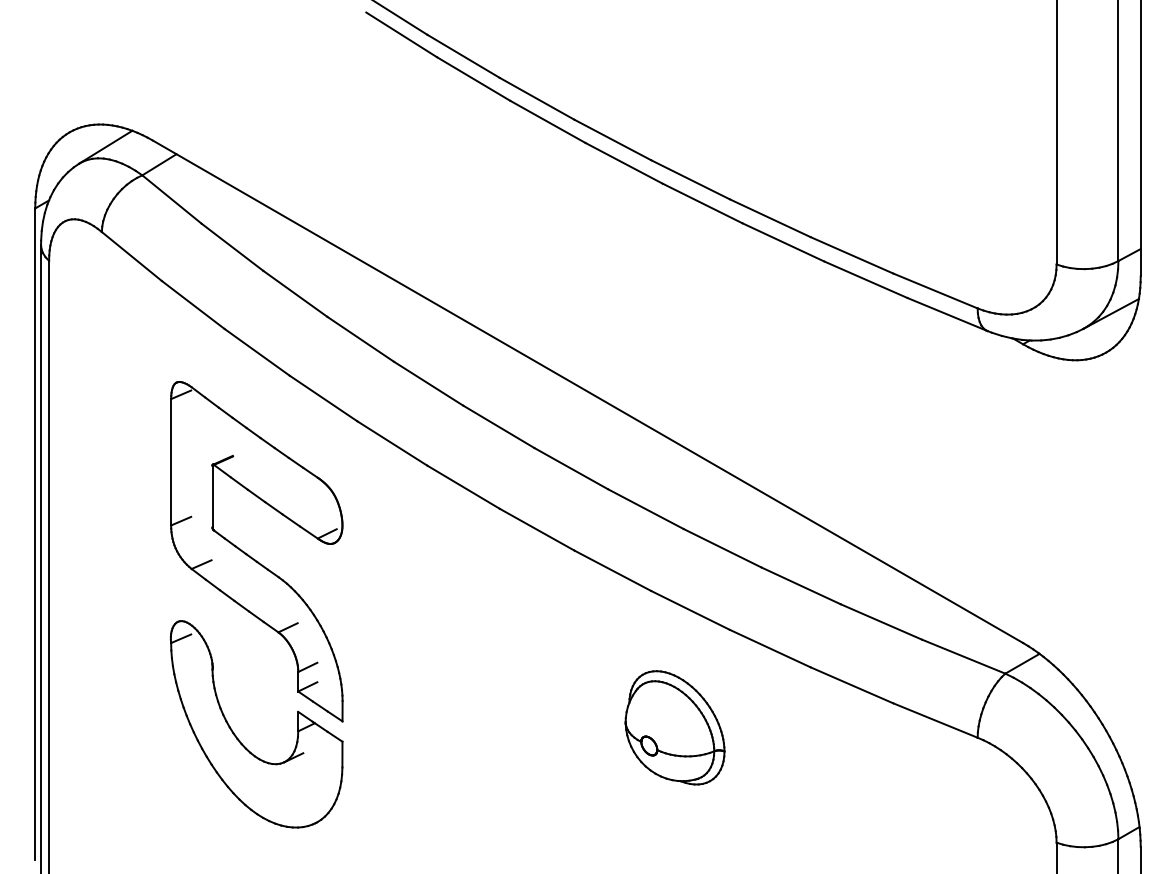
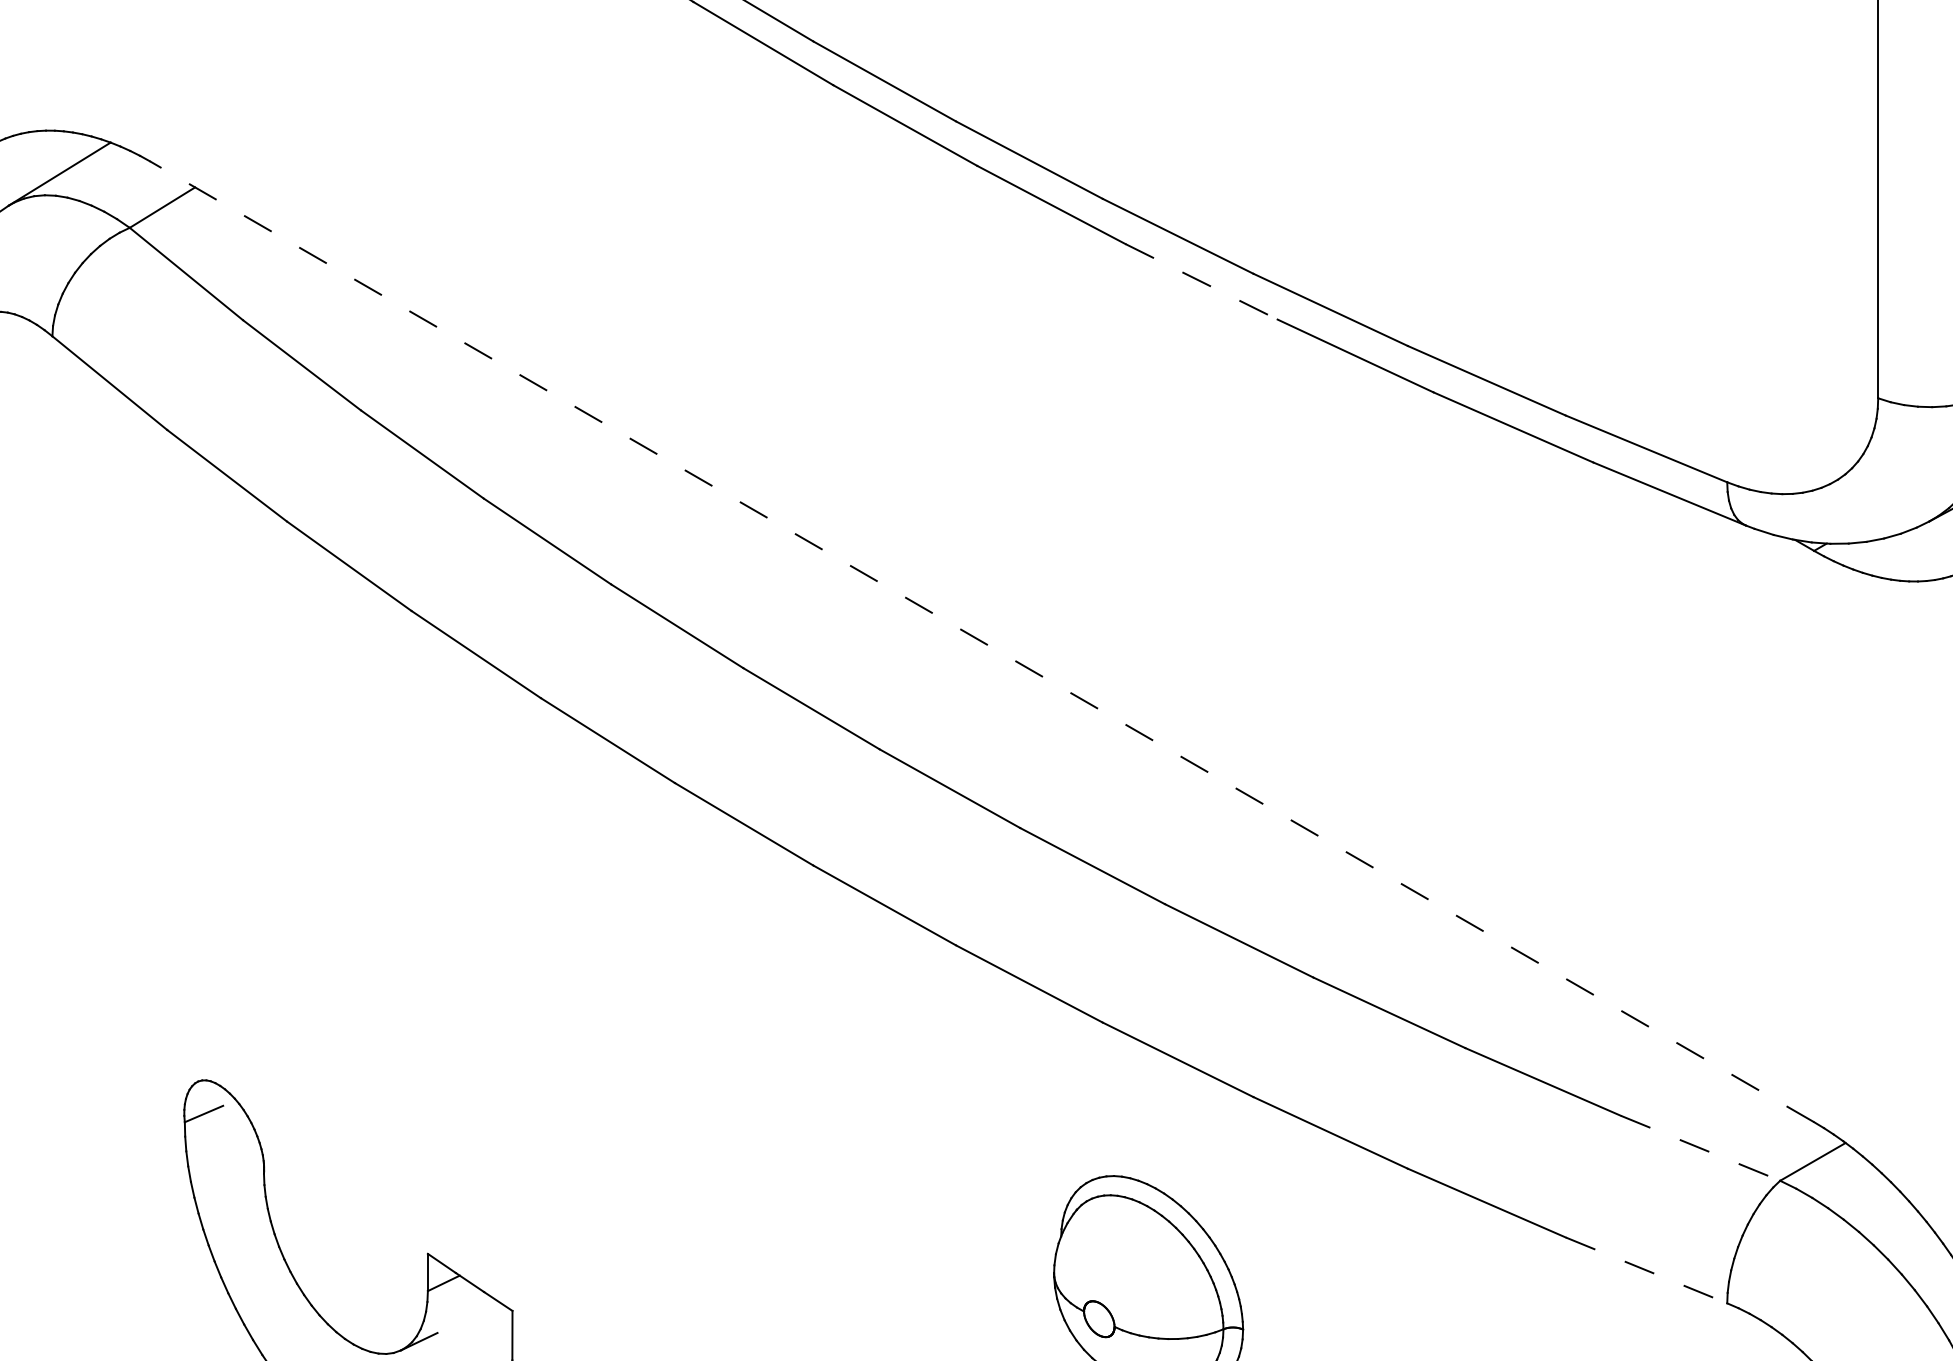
line: (703, 203) -> (1202, 281), solid -> dashed
line: (587, 391) -> (981, 641), solid -> dashed
part: (251, 556) -> (338, 956), removed
line: (963, 656) -> (1700, 1147), solid -> dashed
line: (935, 720) -> (1646, 1270), solid -> dashed

